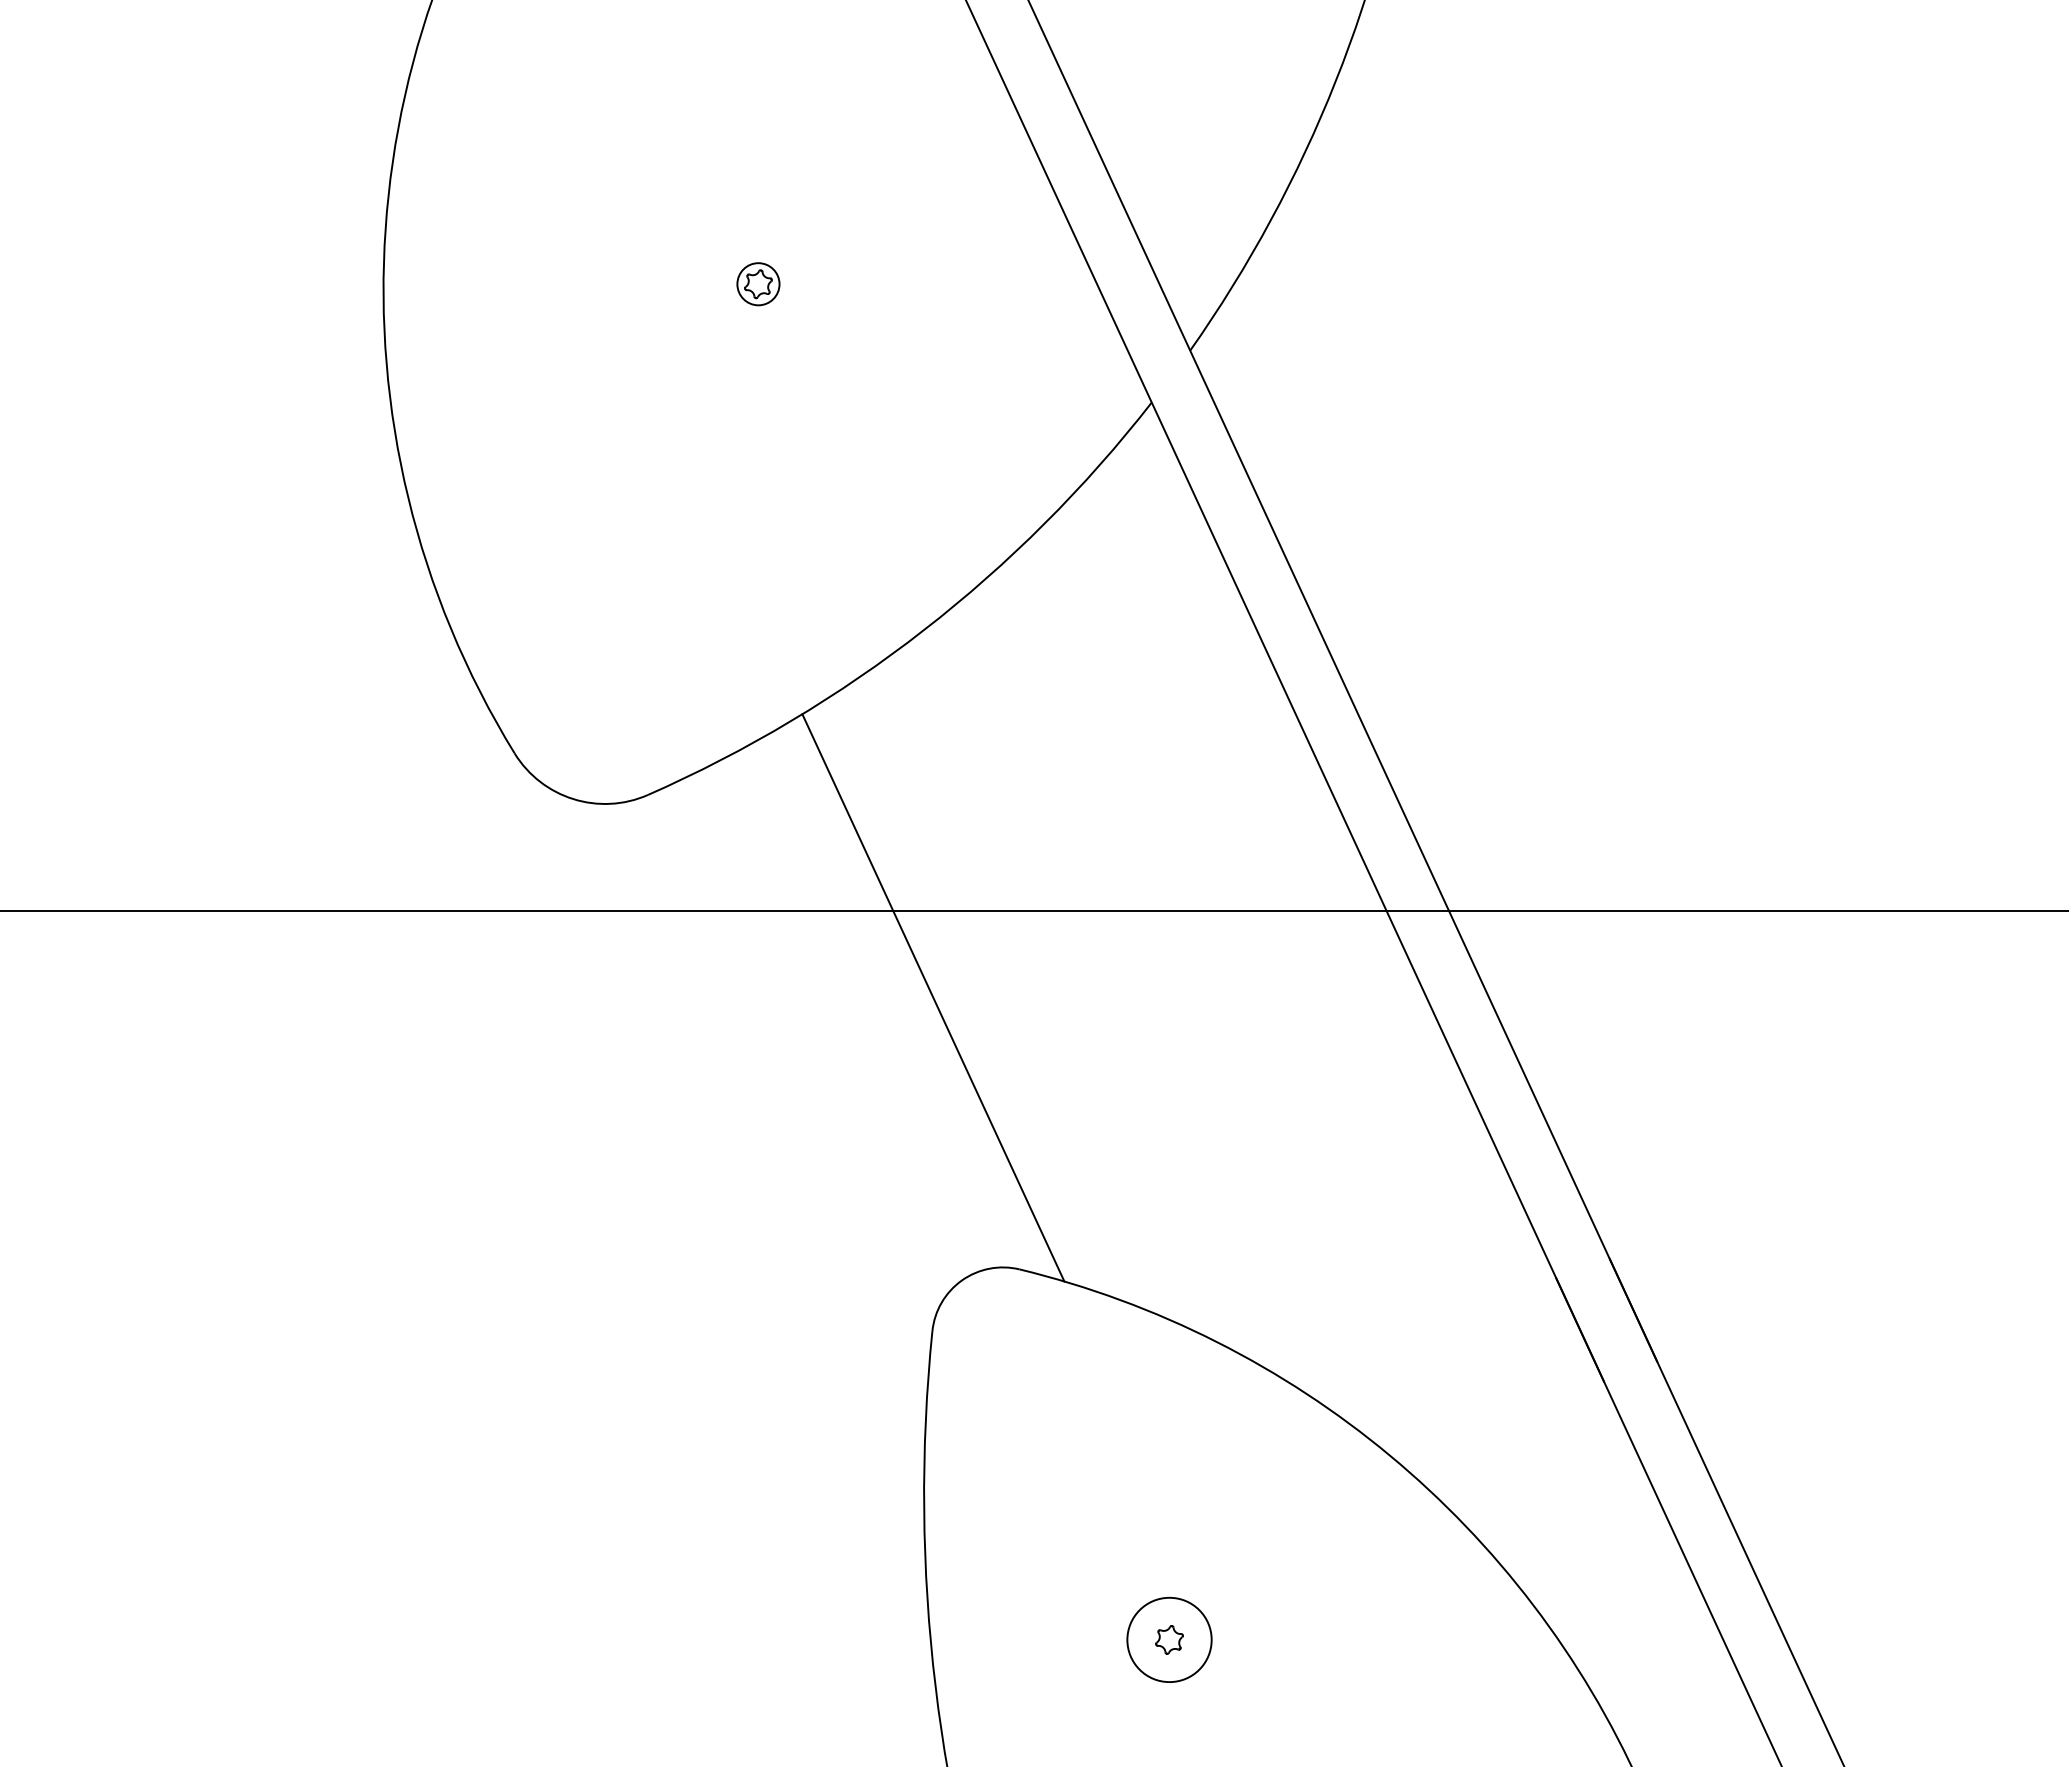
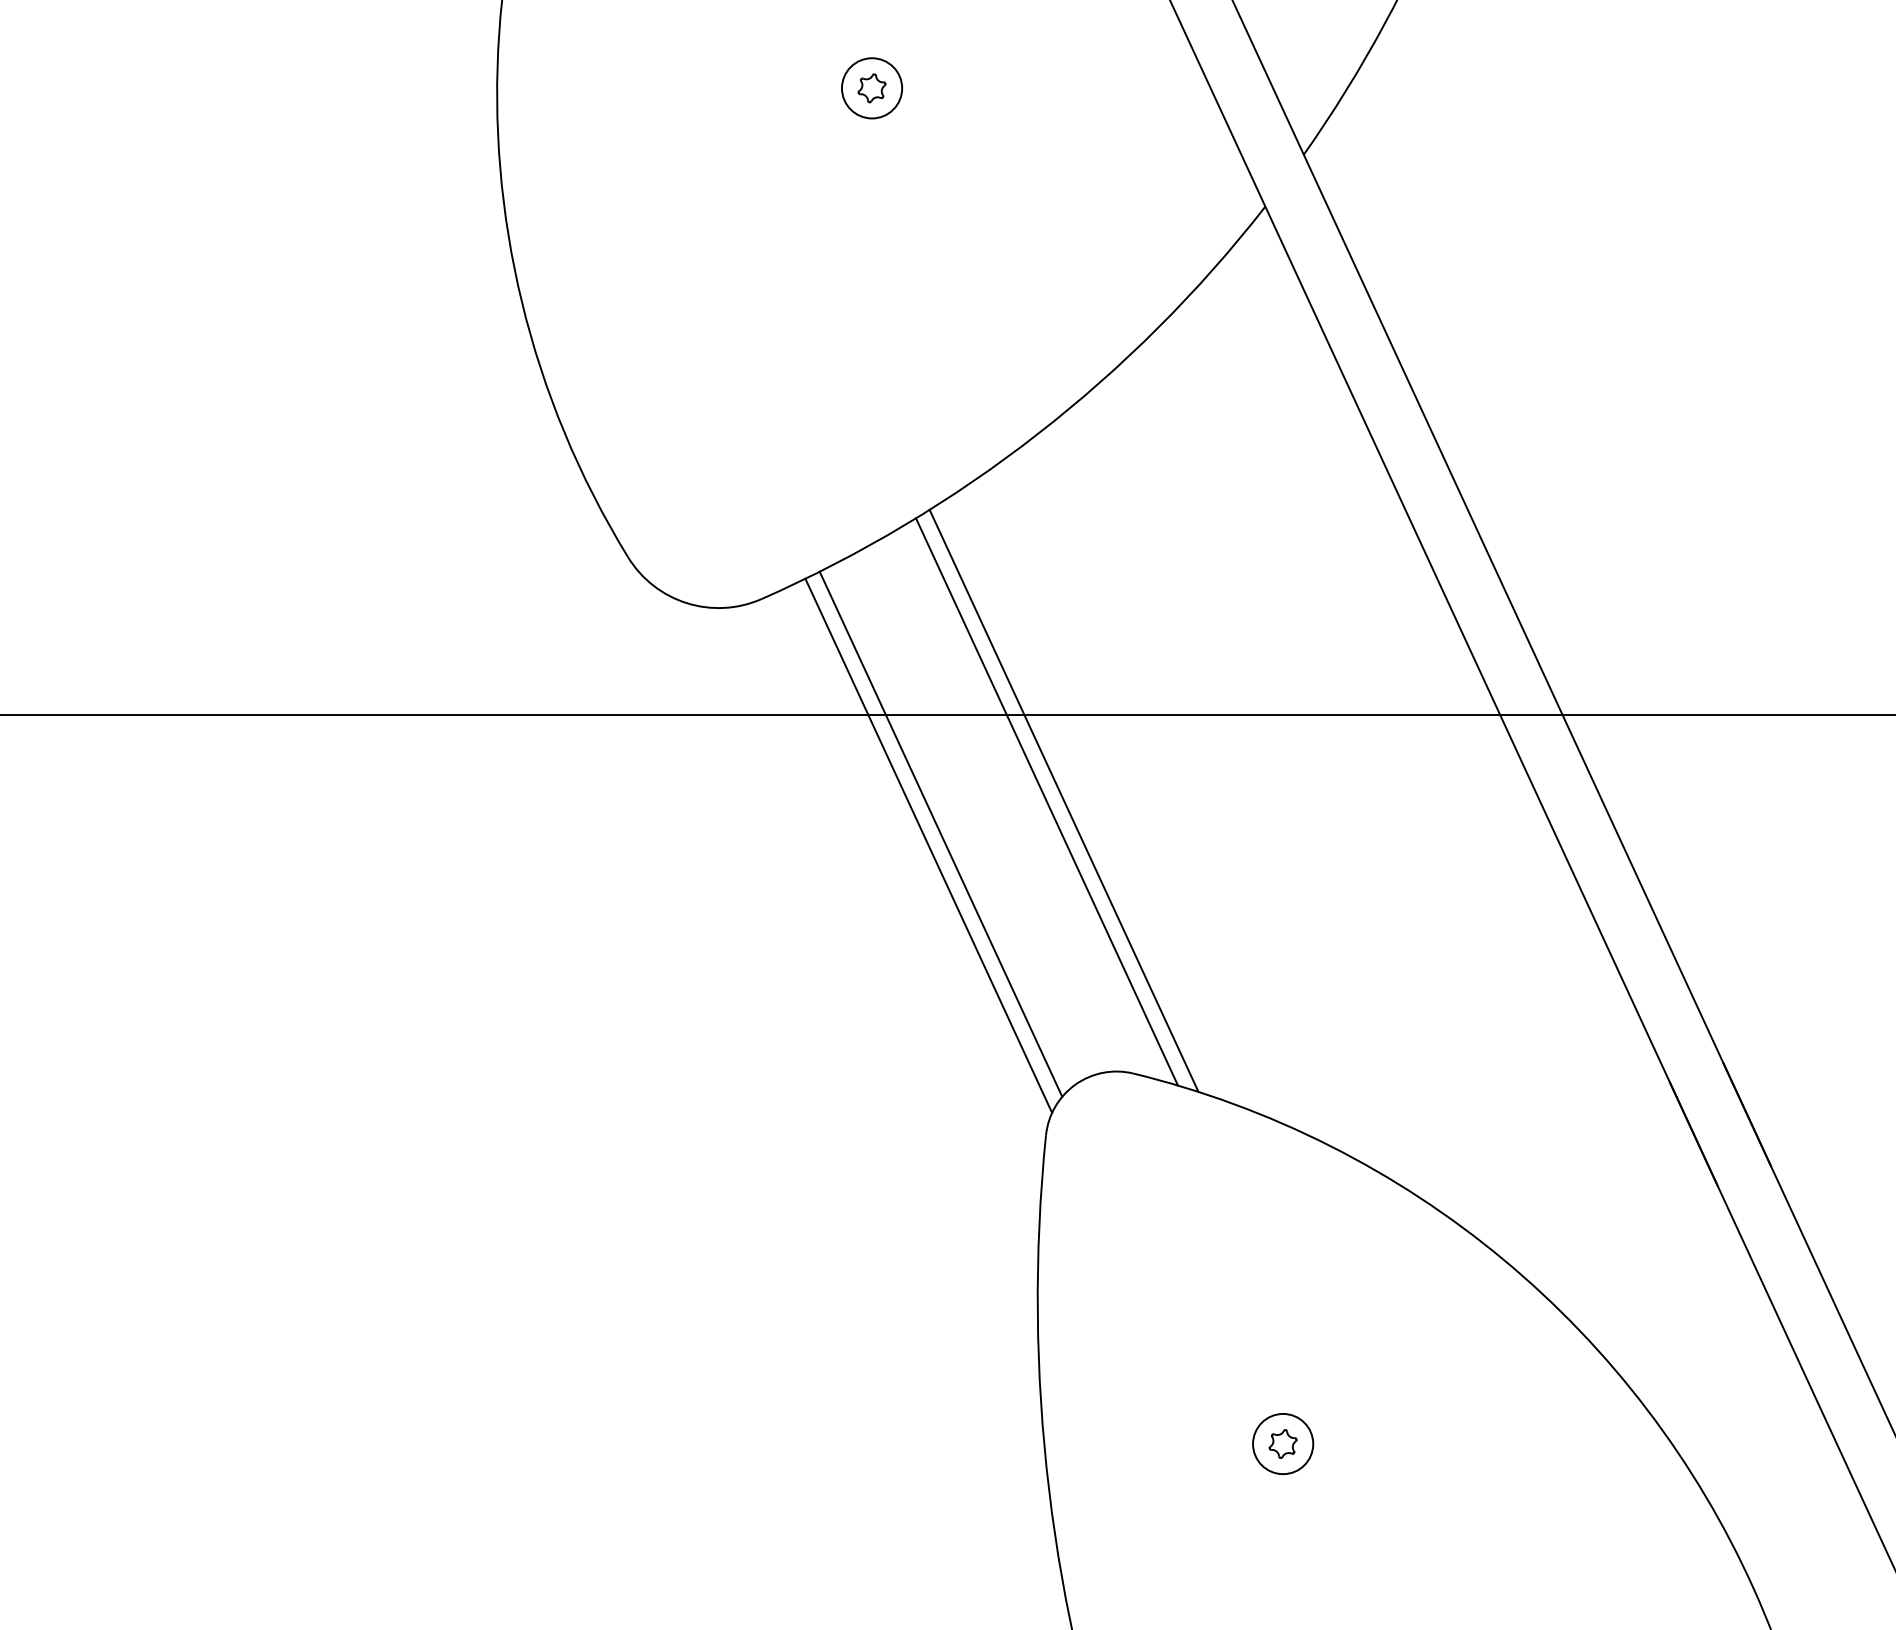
circle: (758, 284) -> (872, 88), size x1.43
line: (950, 996) -> (1064, 800), added
line: (827, 1029) -> (941, 833), added
line: (814, 1041) -> (928, 845), added
circle: (1169, 1639) -> (1283, 1443), size x0.71

